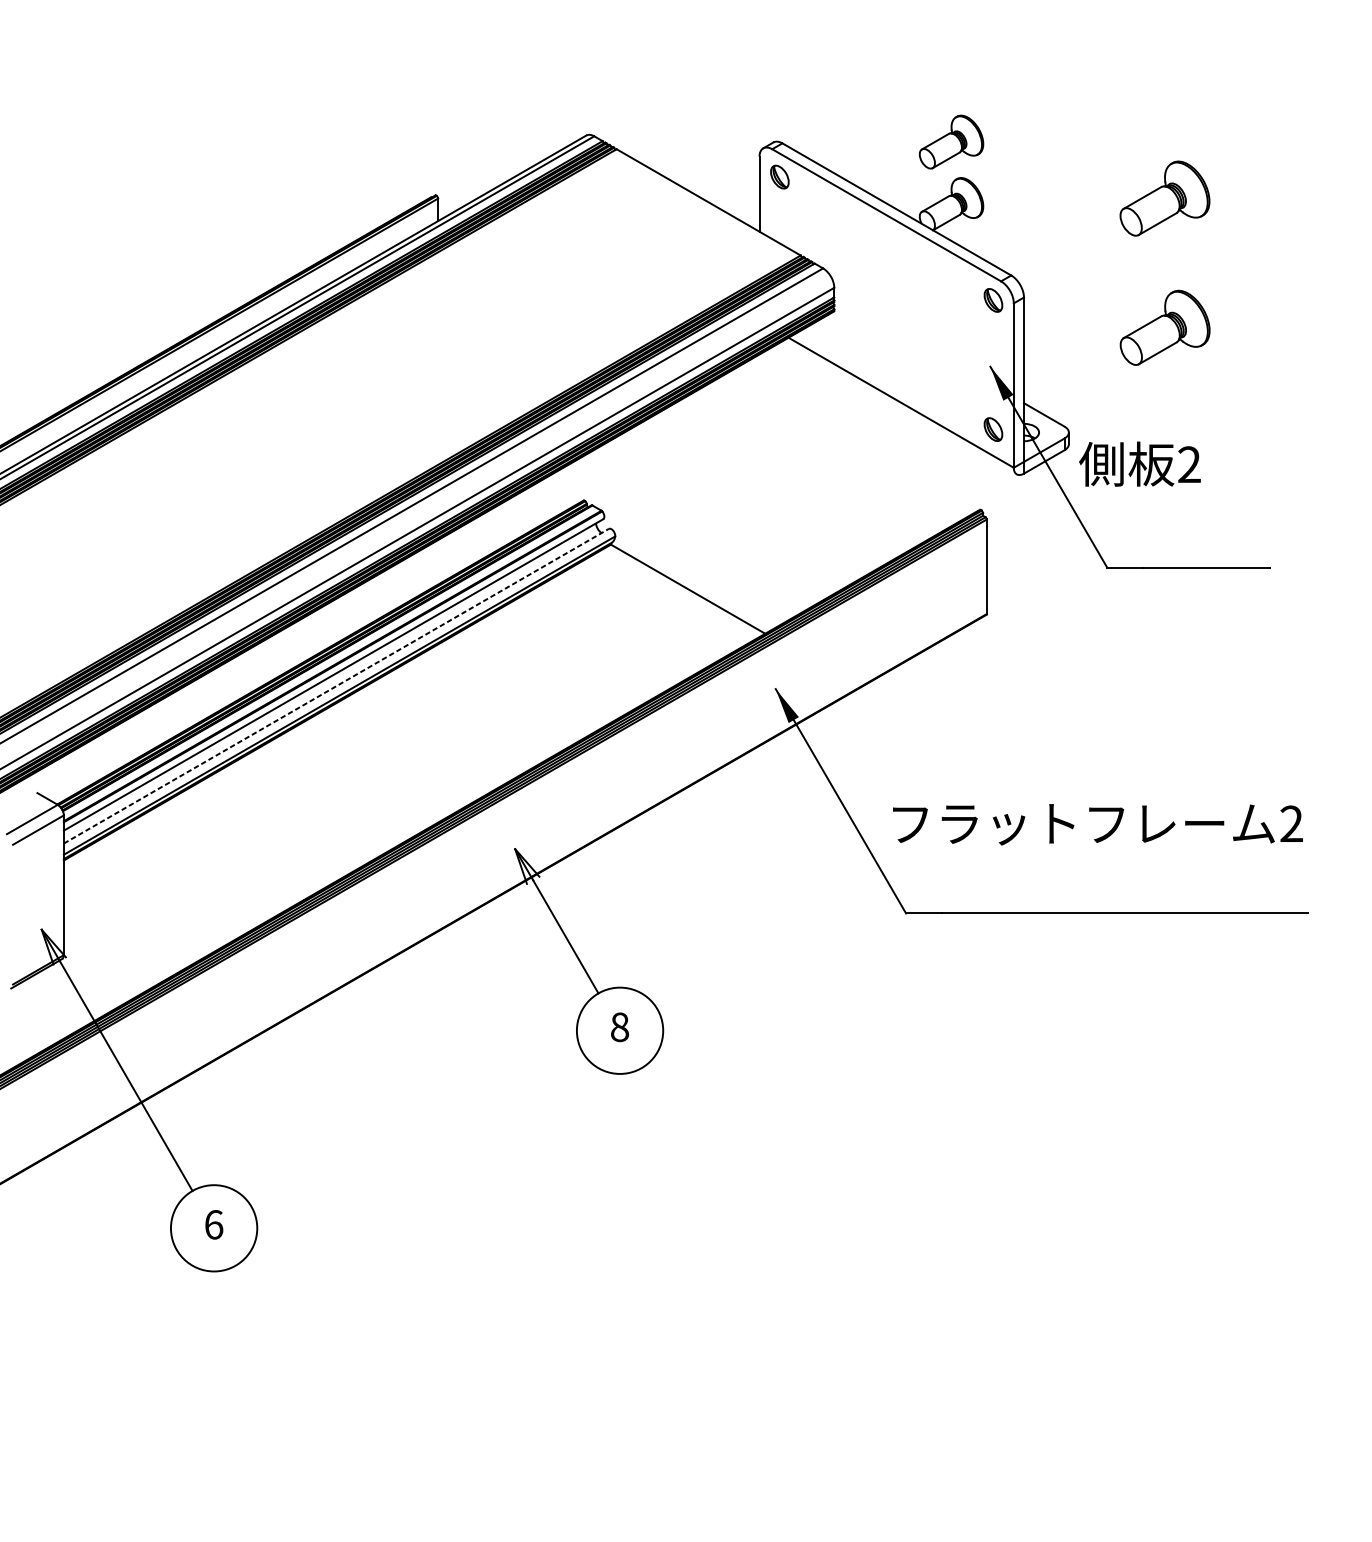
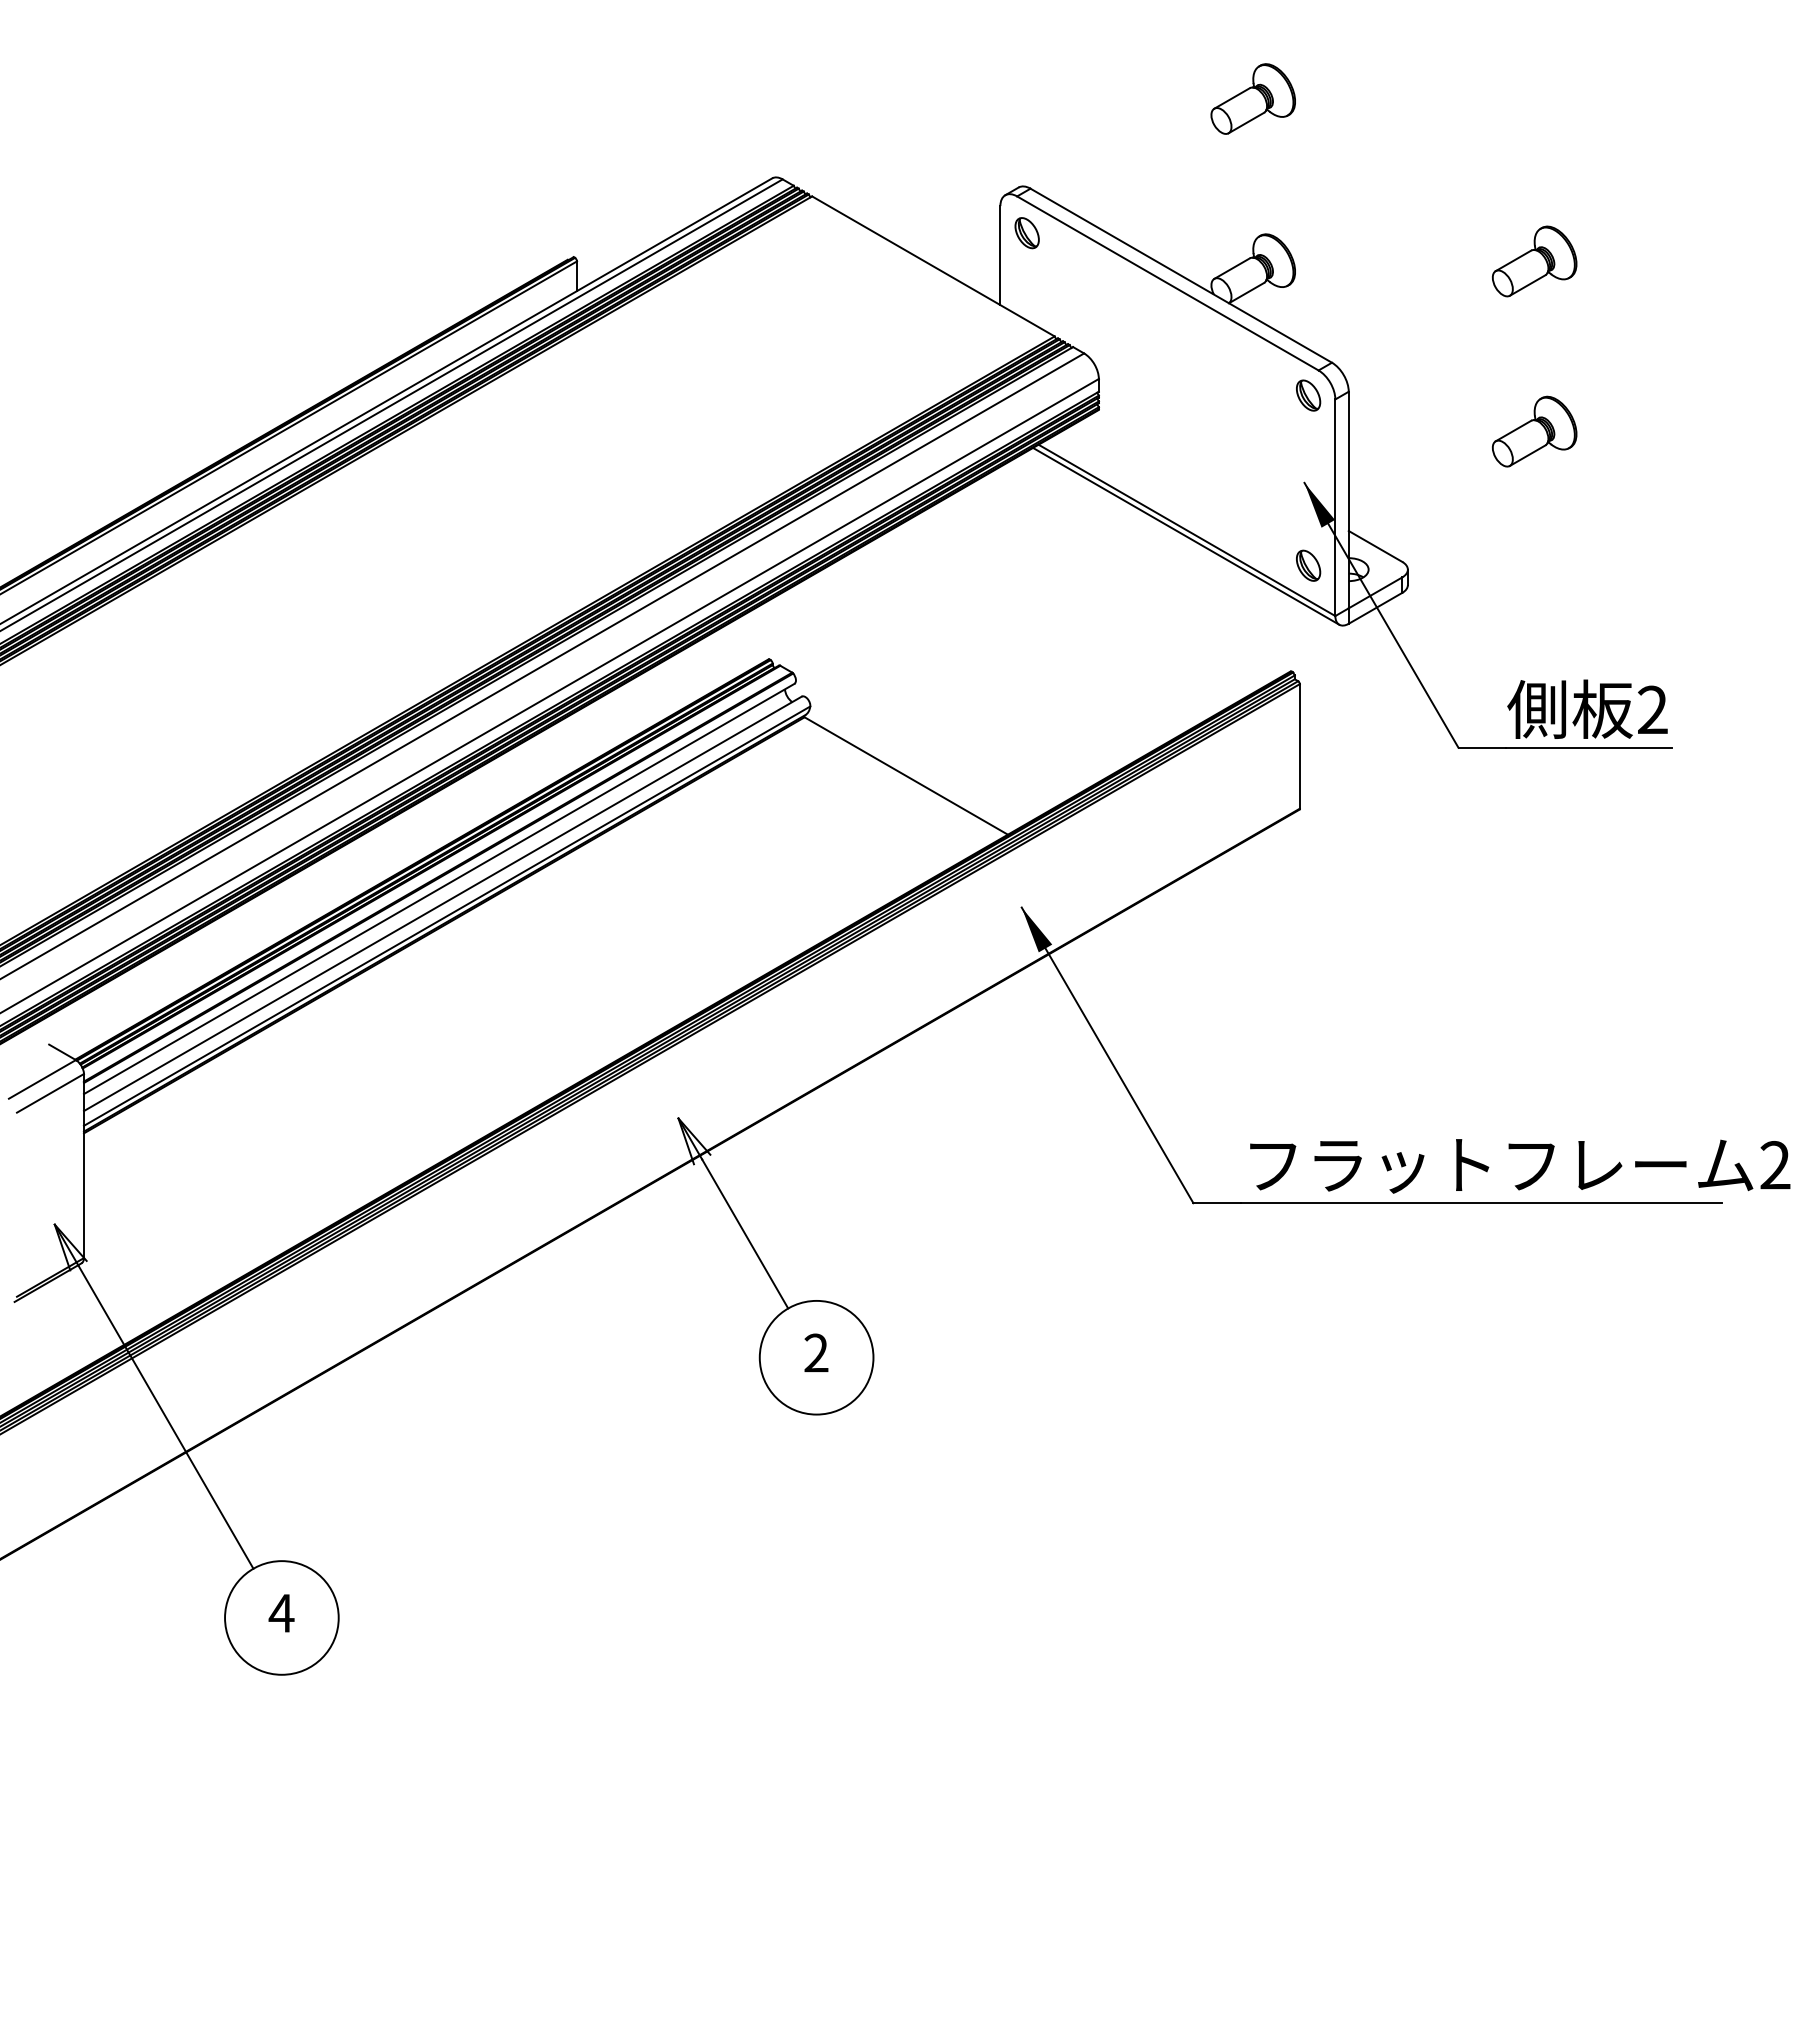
part: (950, 141) -> (1252, 98), moved
part: (1164, 198) -> (1534, 261), size x0.71
part: (1164, 327) -> (1534, 431), size x0.71
line: (900, 406) -> (1186, 535), added
text: (1139, 463) -> (1587, 708), moved
line: (336, 685) -> (443, 903), dashed -> solid
text: (1098, 824) -> (1520, 1166), moved
text: (619, 1026) -> (816, 1352), 8 -> 2
text: (213, 1224) -> (281, 1612), 6 -> 4

